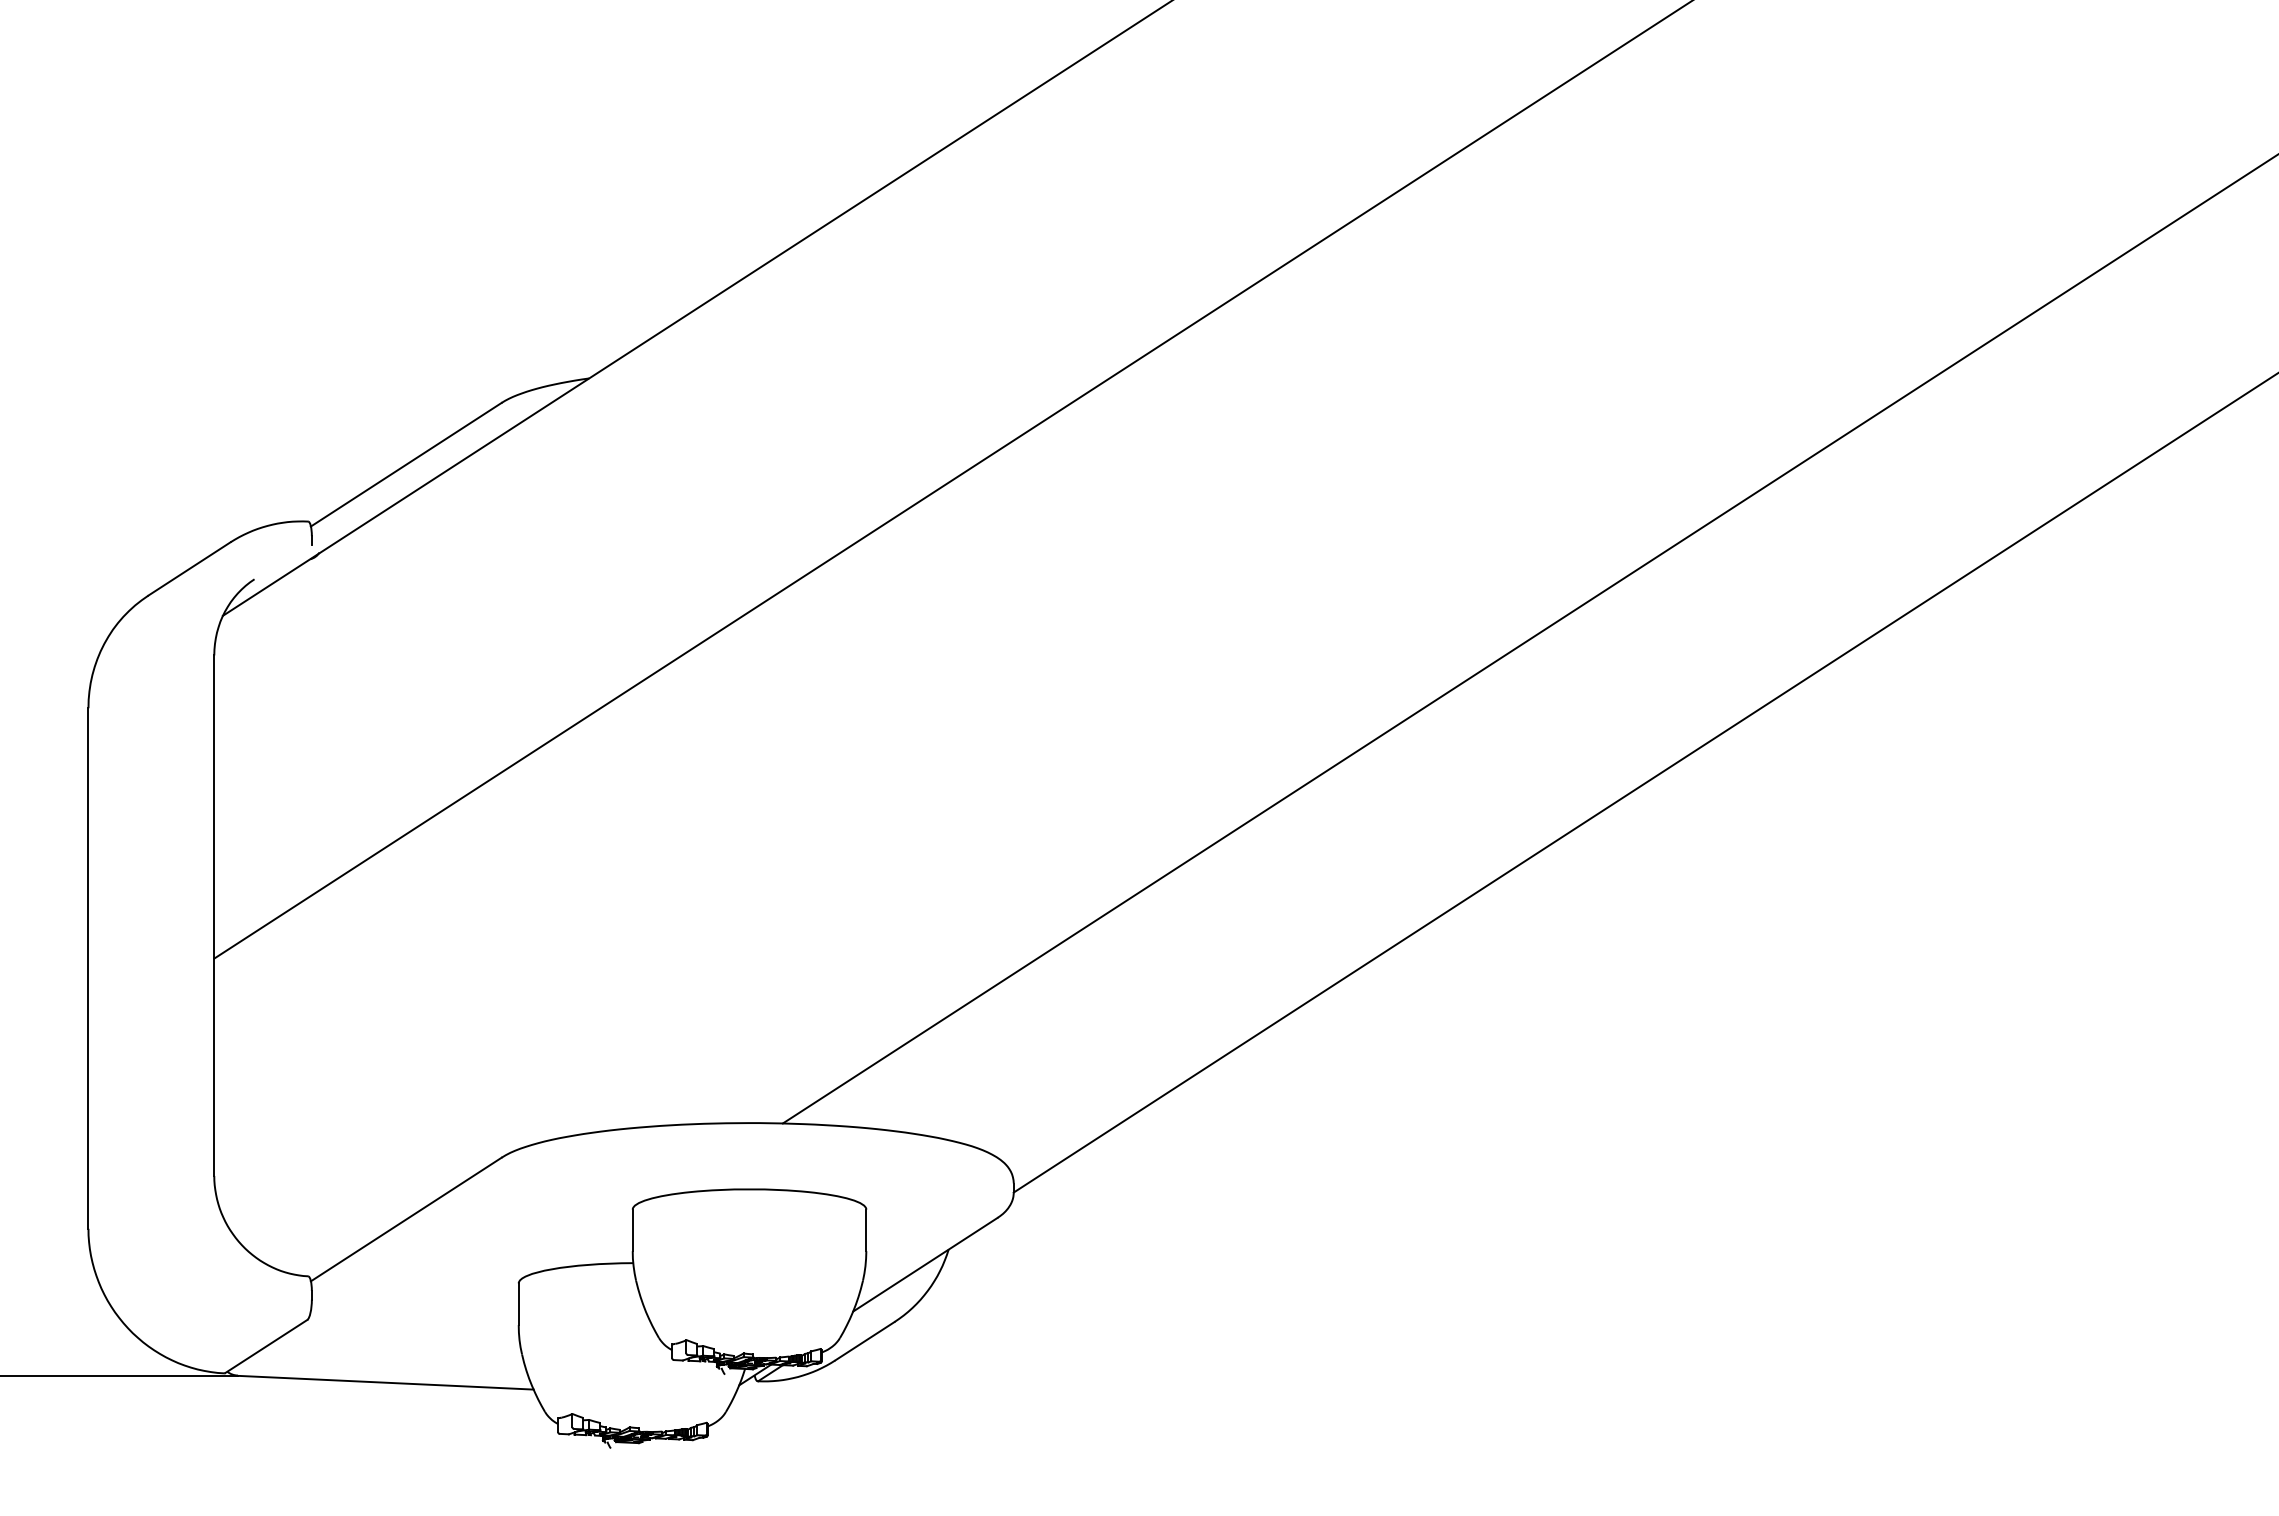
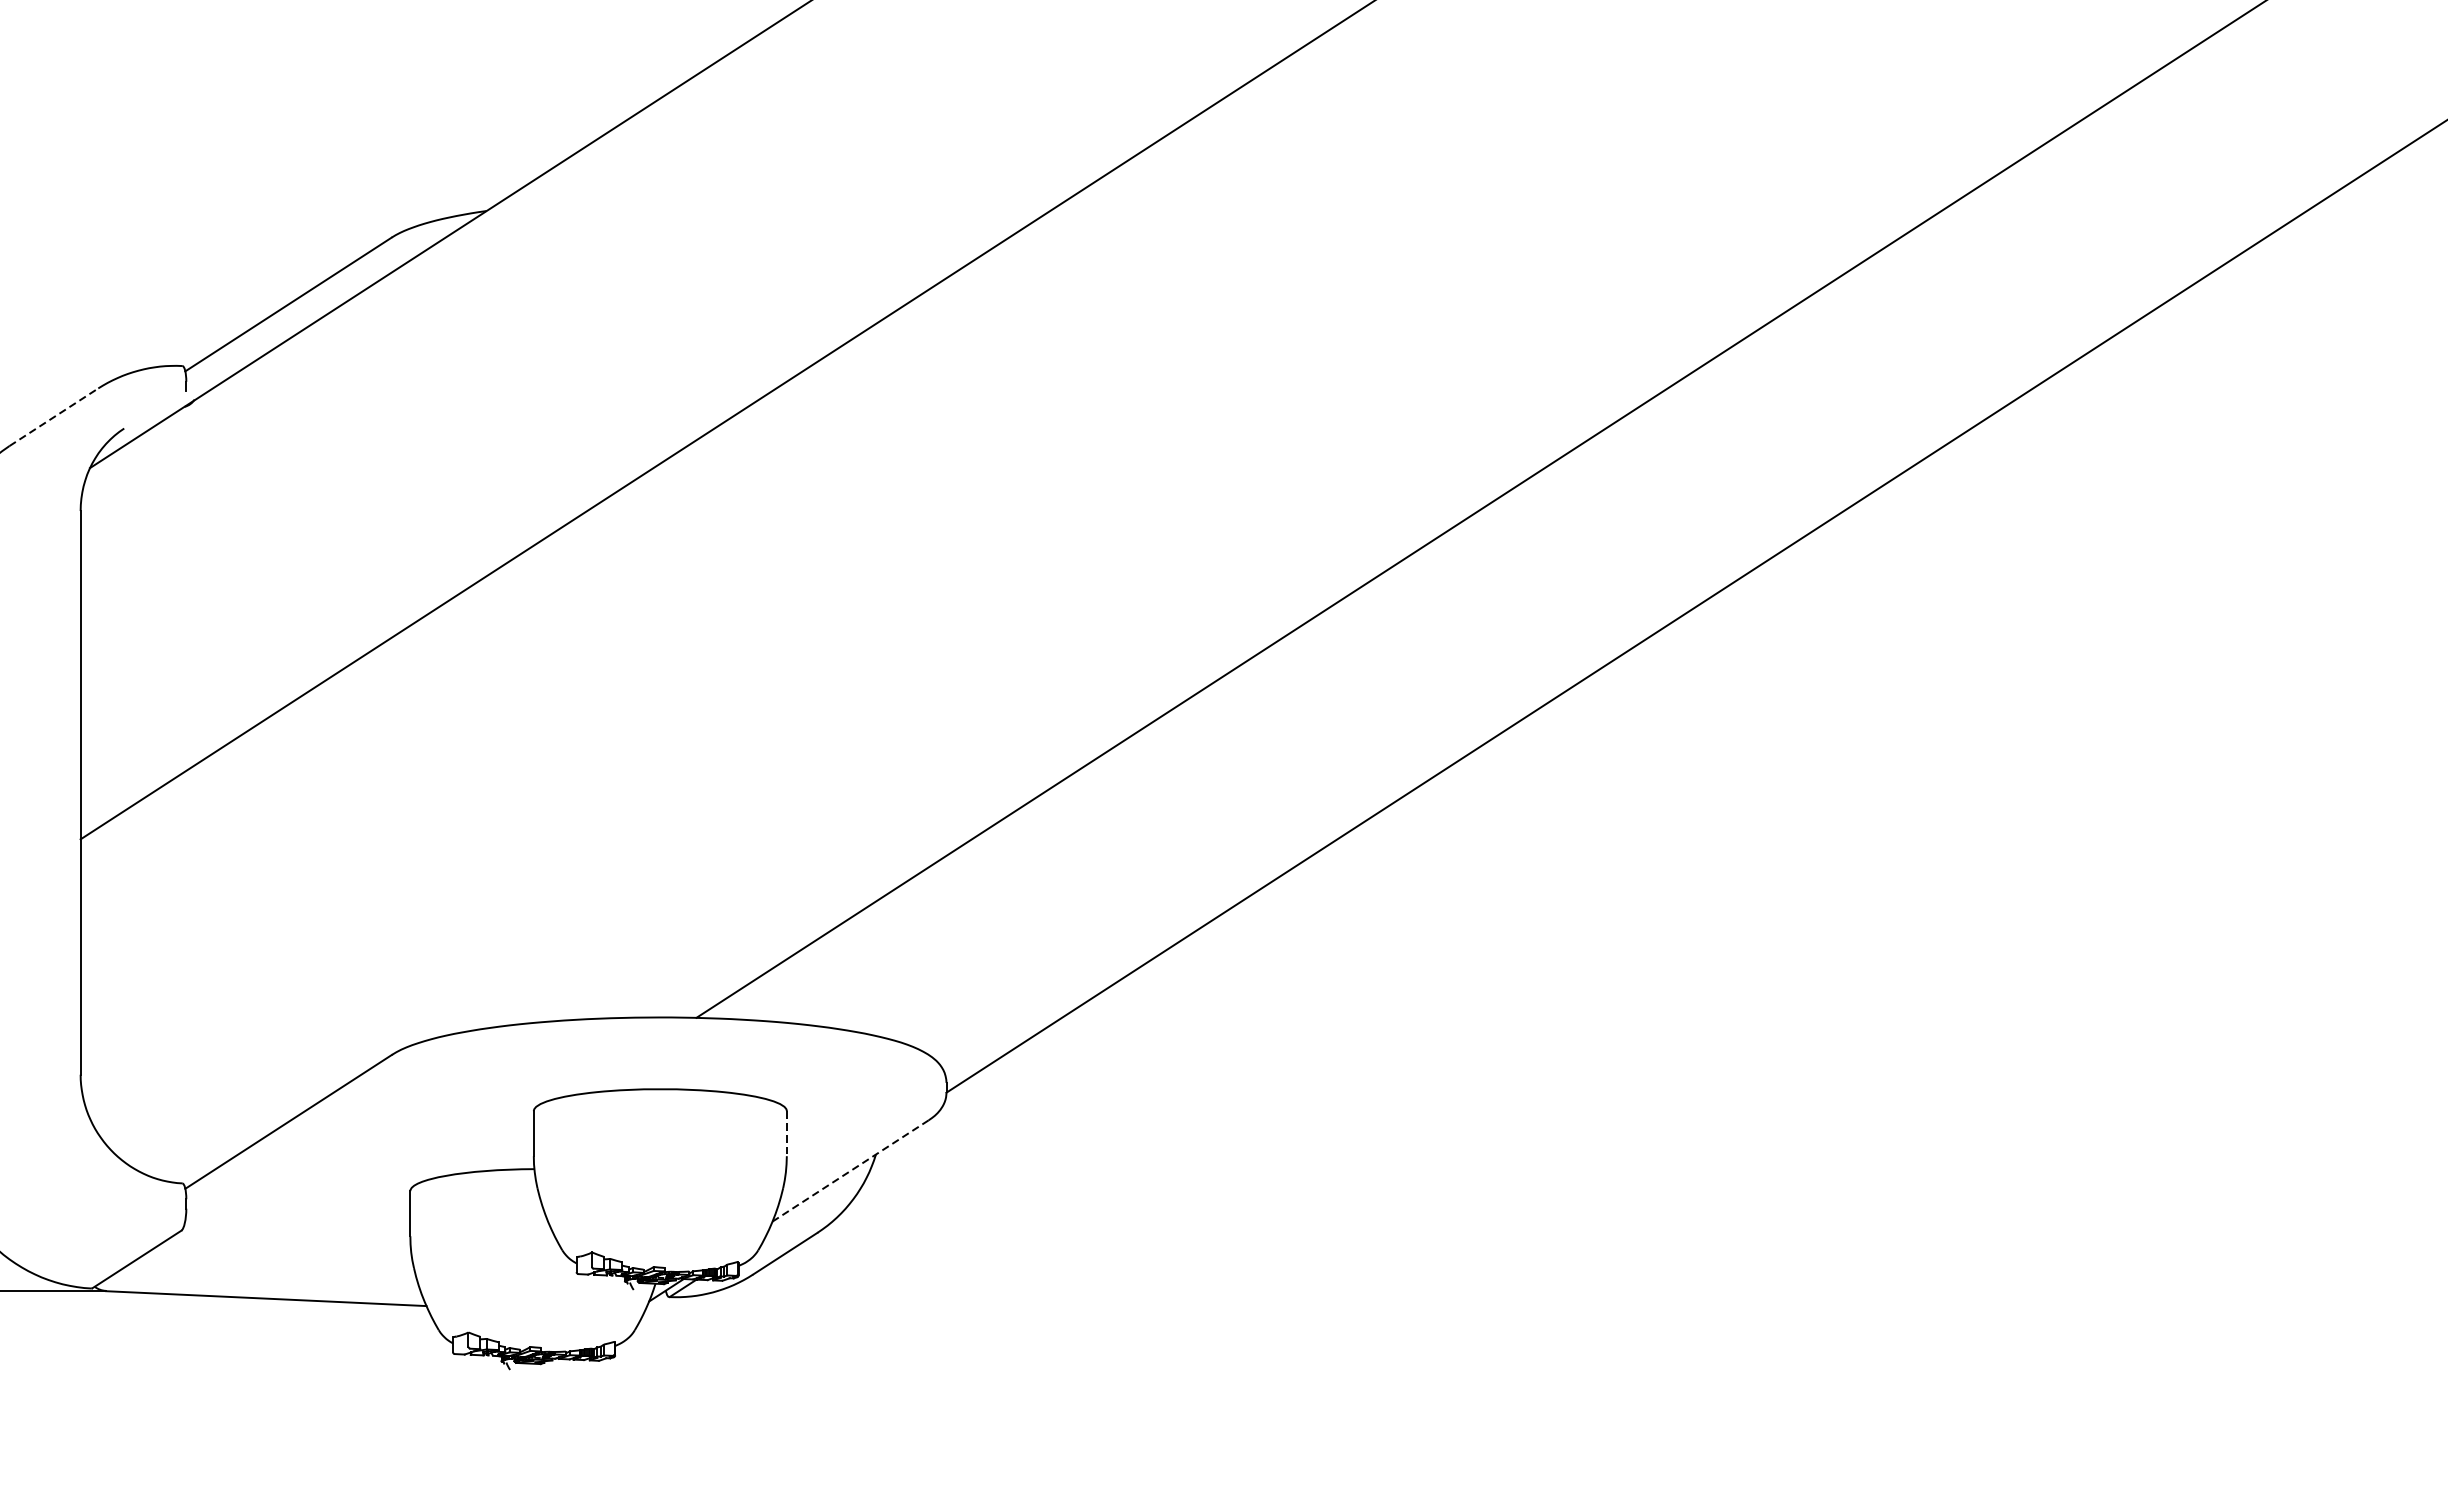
line: (189, 568) -> (53, 416), solid -> dashed
line: (866, 1230) -> (786, 1133), solid -> dashed
line: (925, 1264) -> (850, 1170), solid -> dashed

